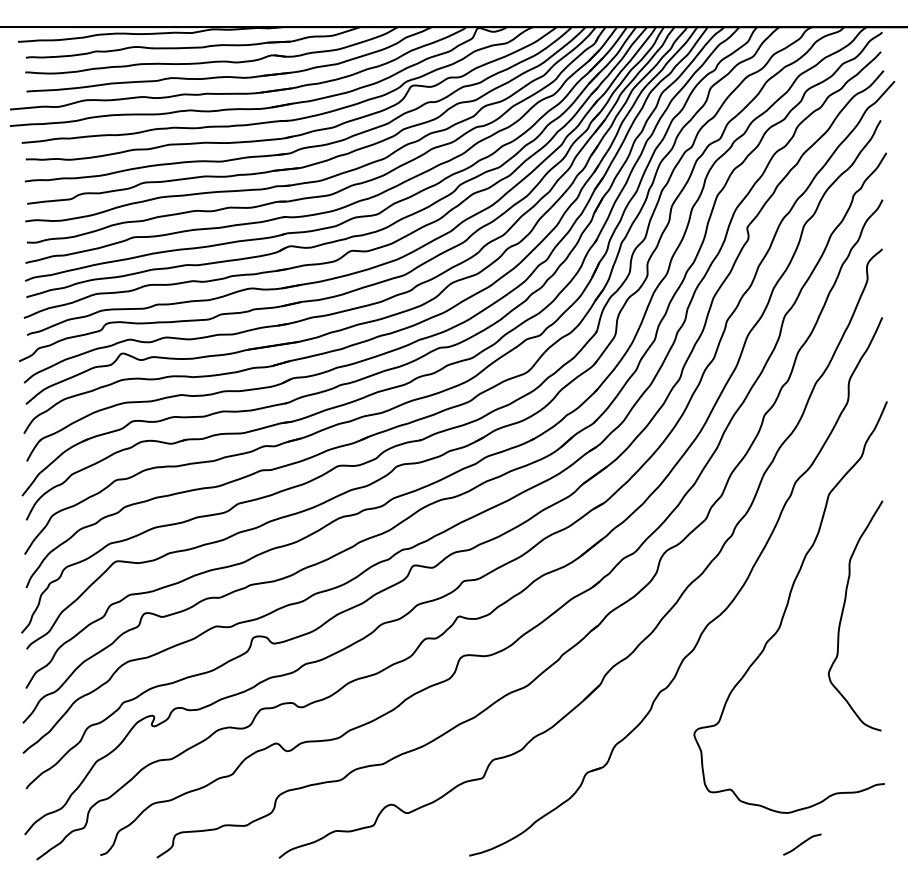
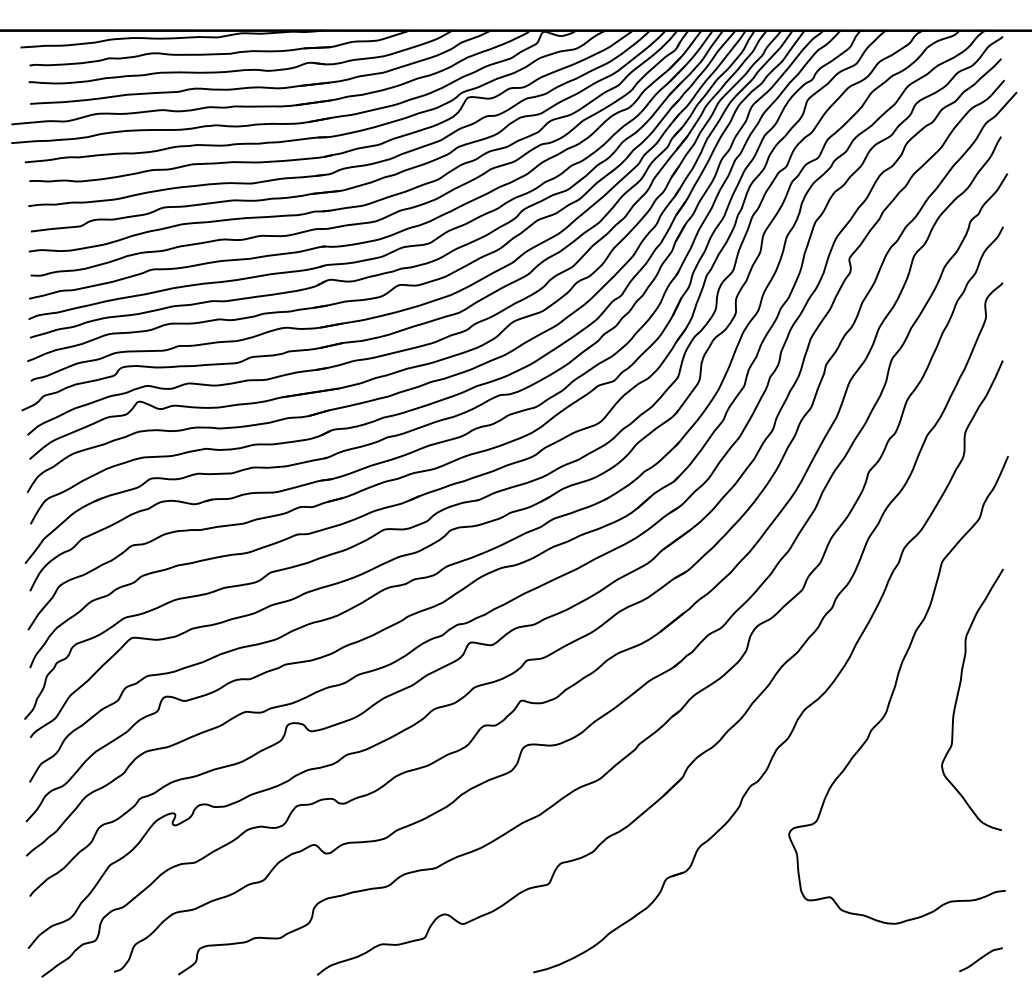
curve: (802, 844) -> (980, 959), moved

